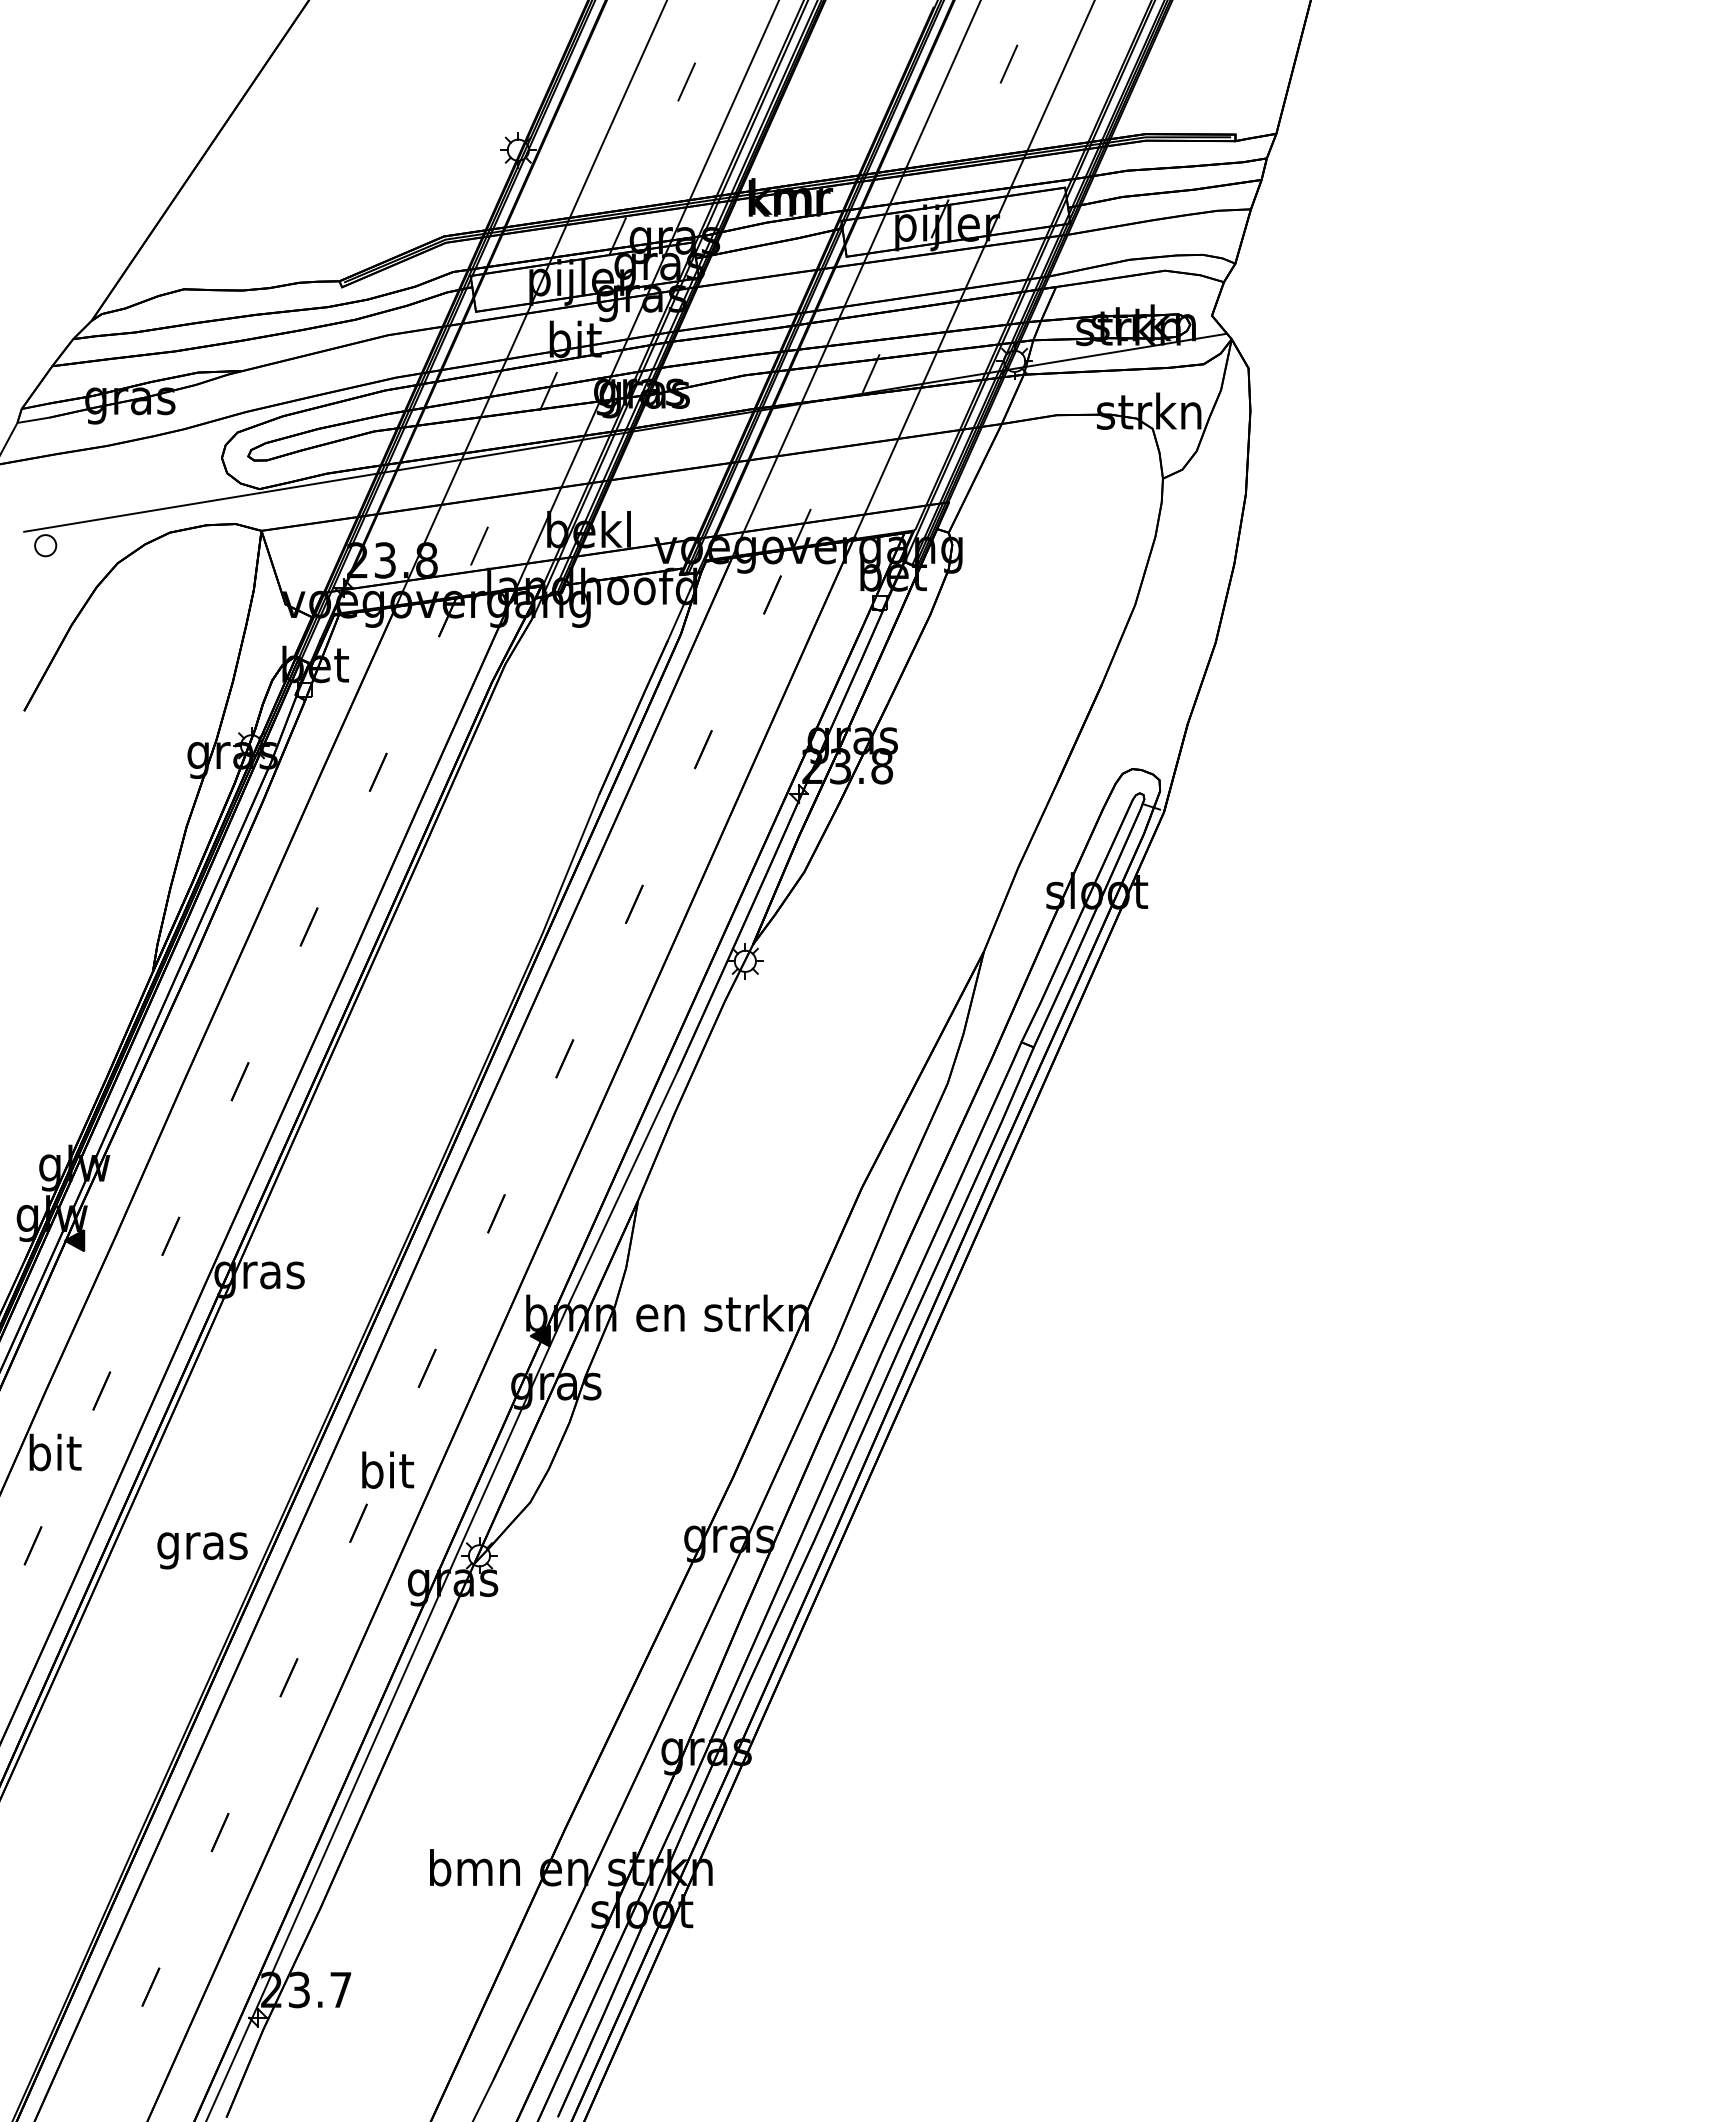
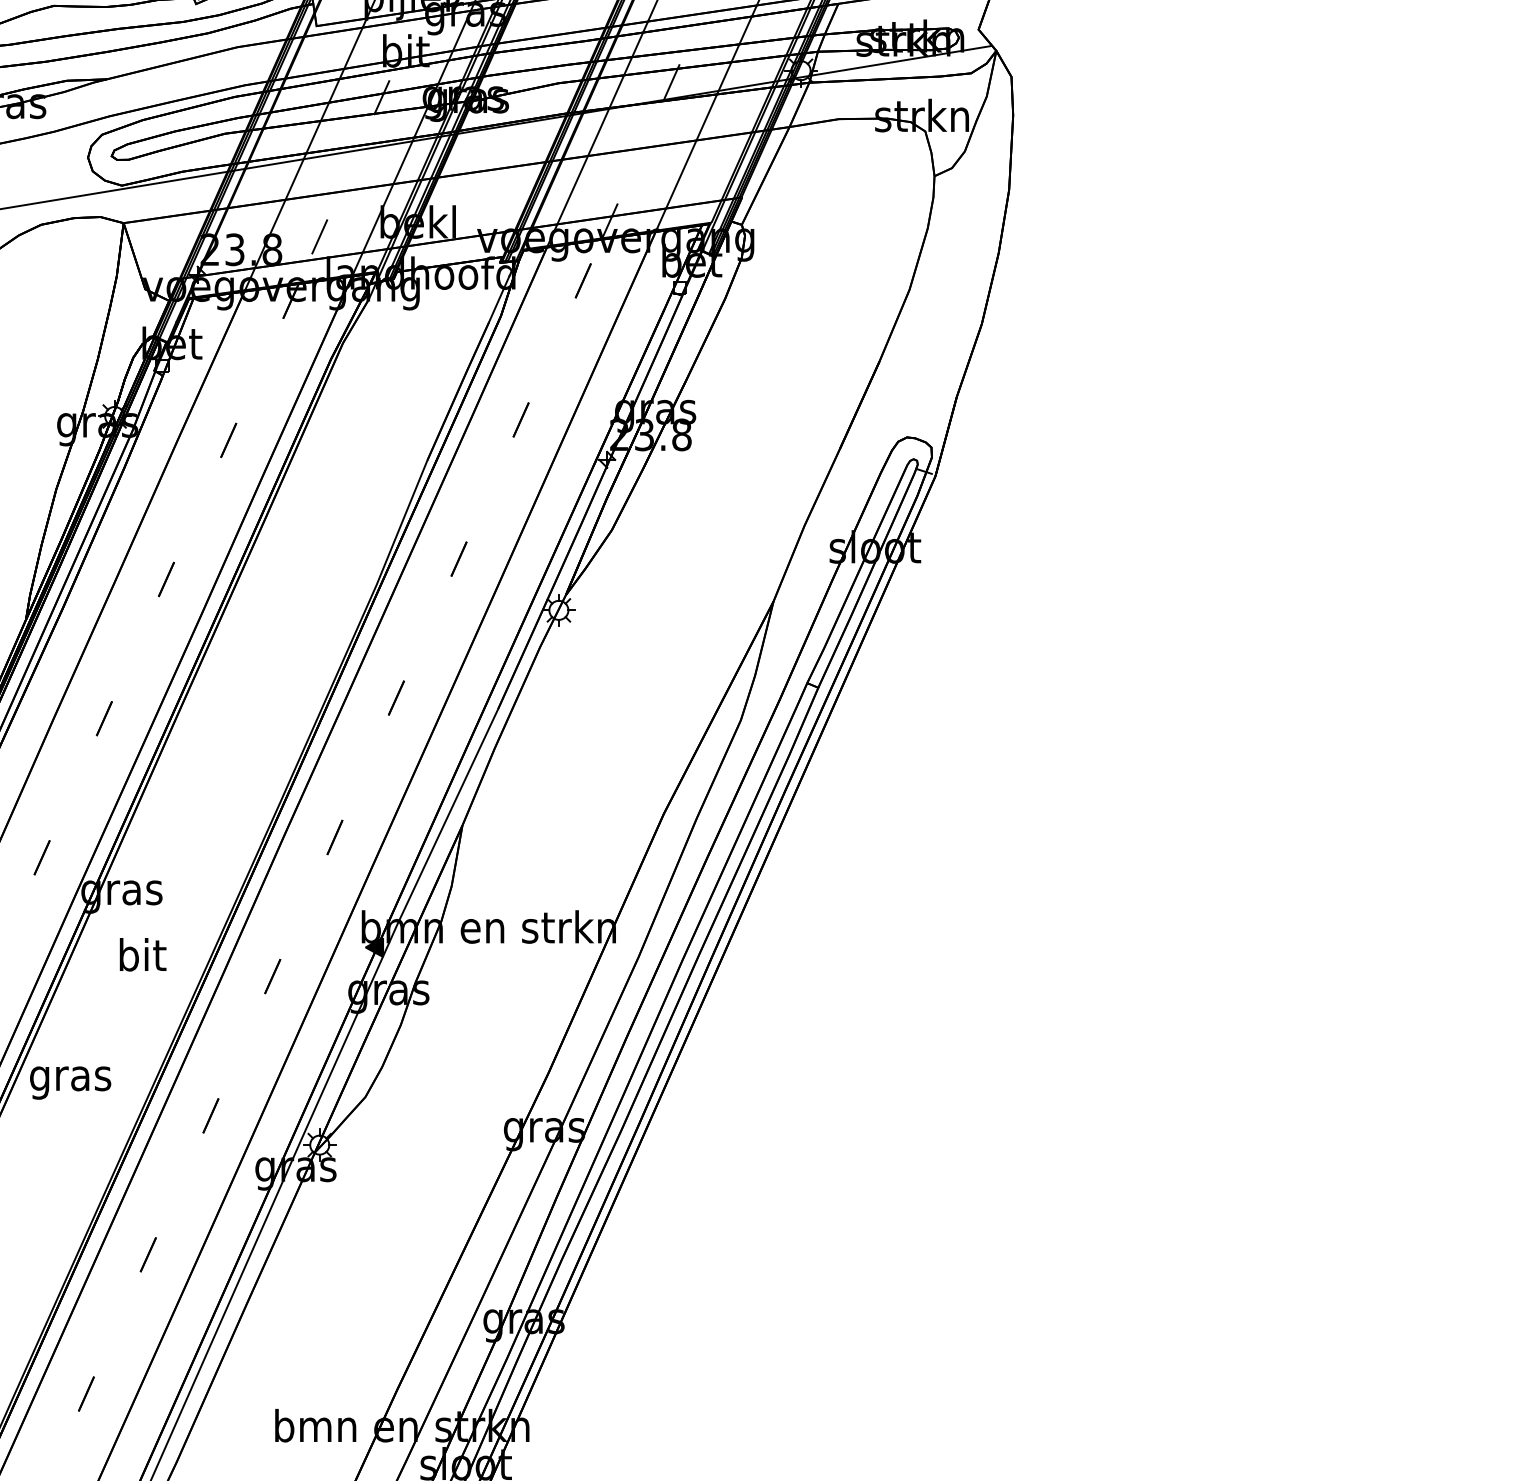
text: (388, 1469) -> (143, 954), moved
text: (202, 1550) -> (70, 1082), moved

